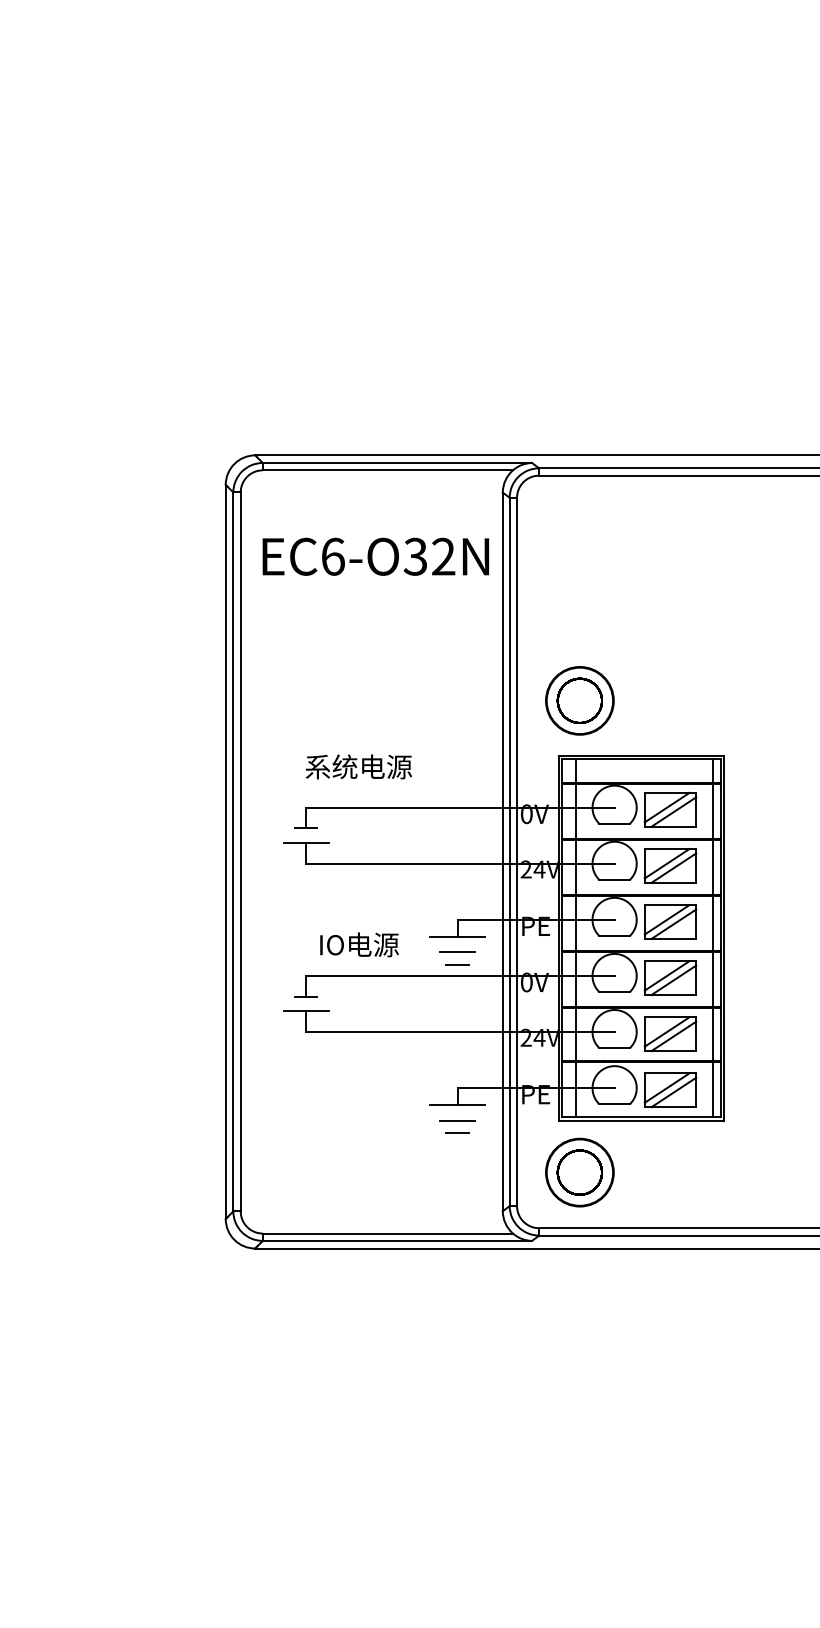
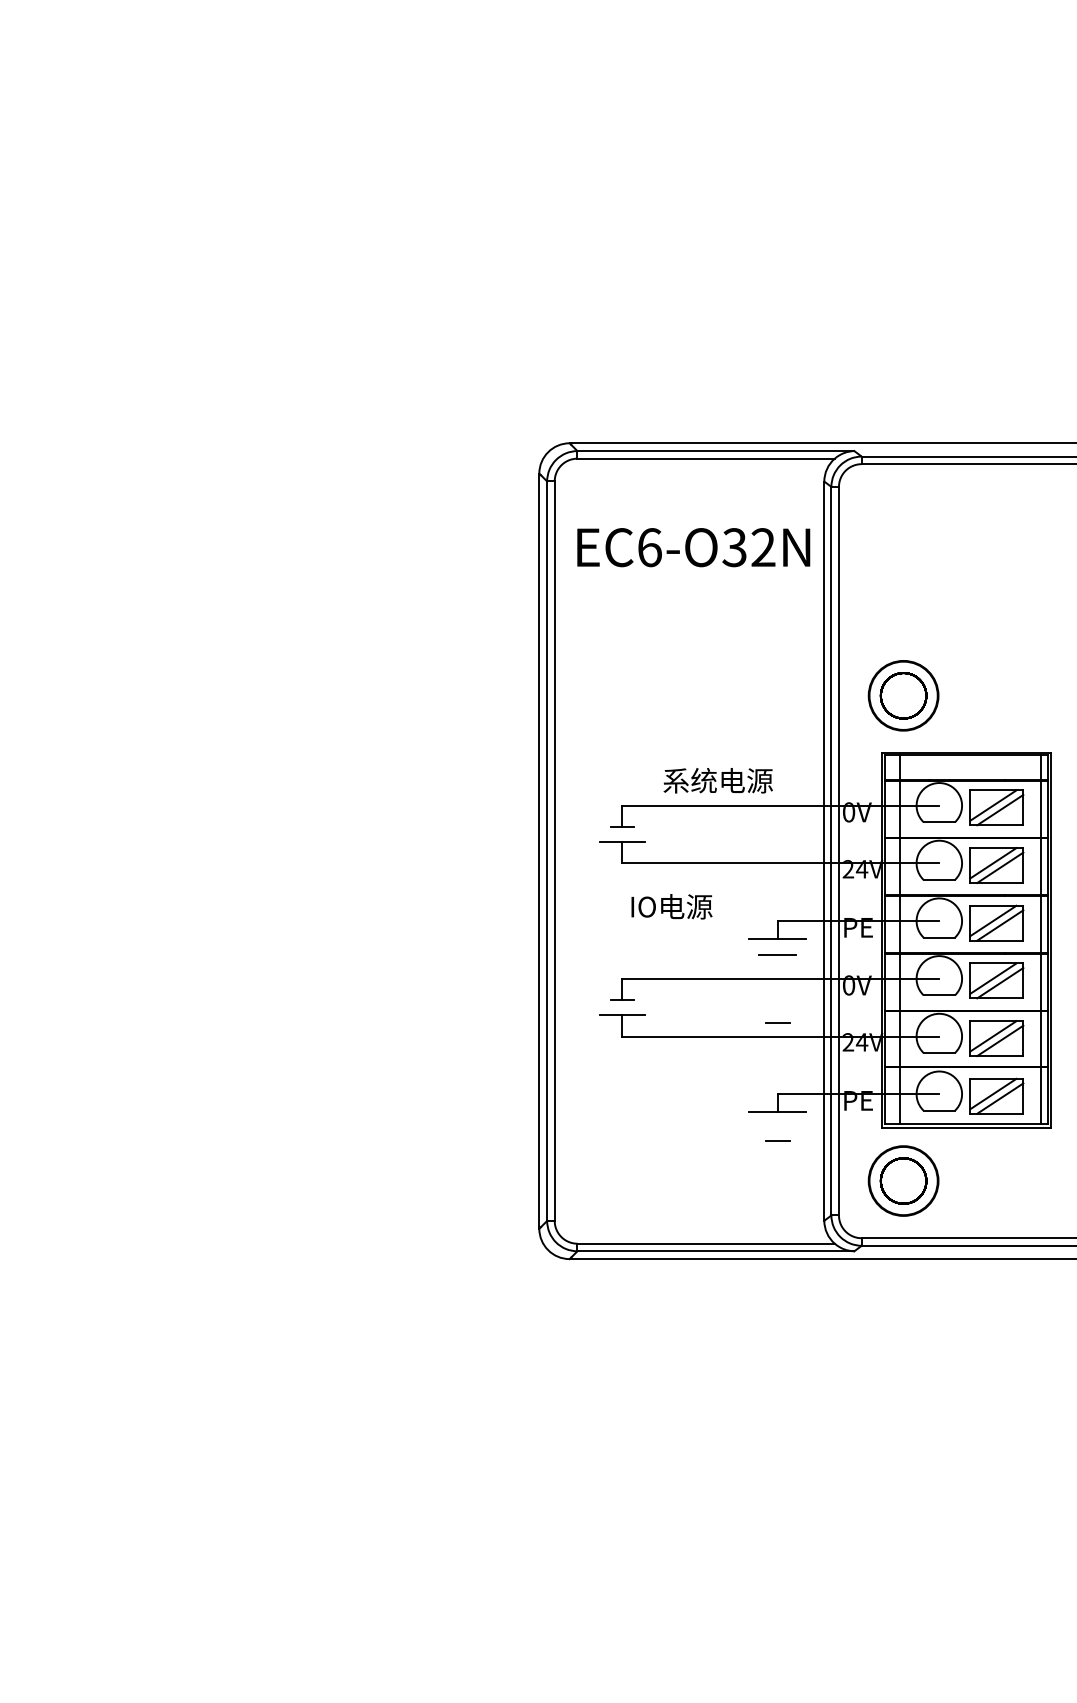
text: (358, 766) -> (717, 780), moved
text: (359, 944) -> (671, 906), moved
line: (457, 964) -> (777, 1022), moved
line: (457, 1120) -> (777, 1127), removed

